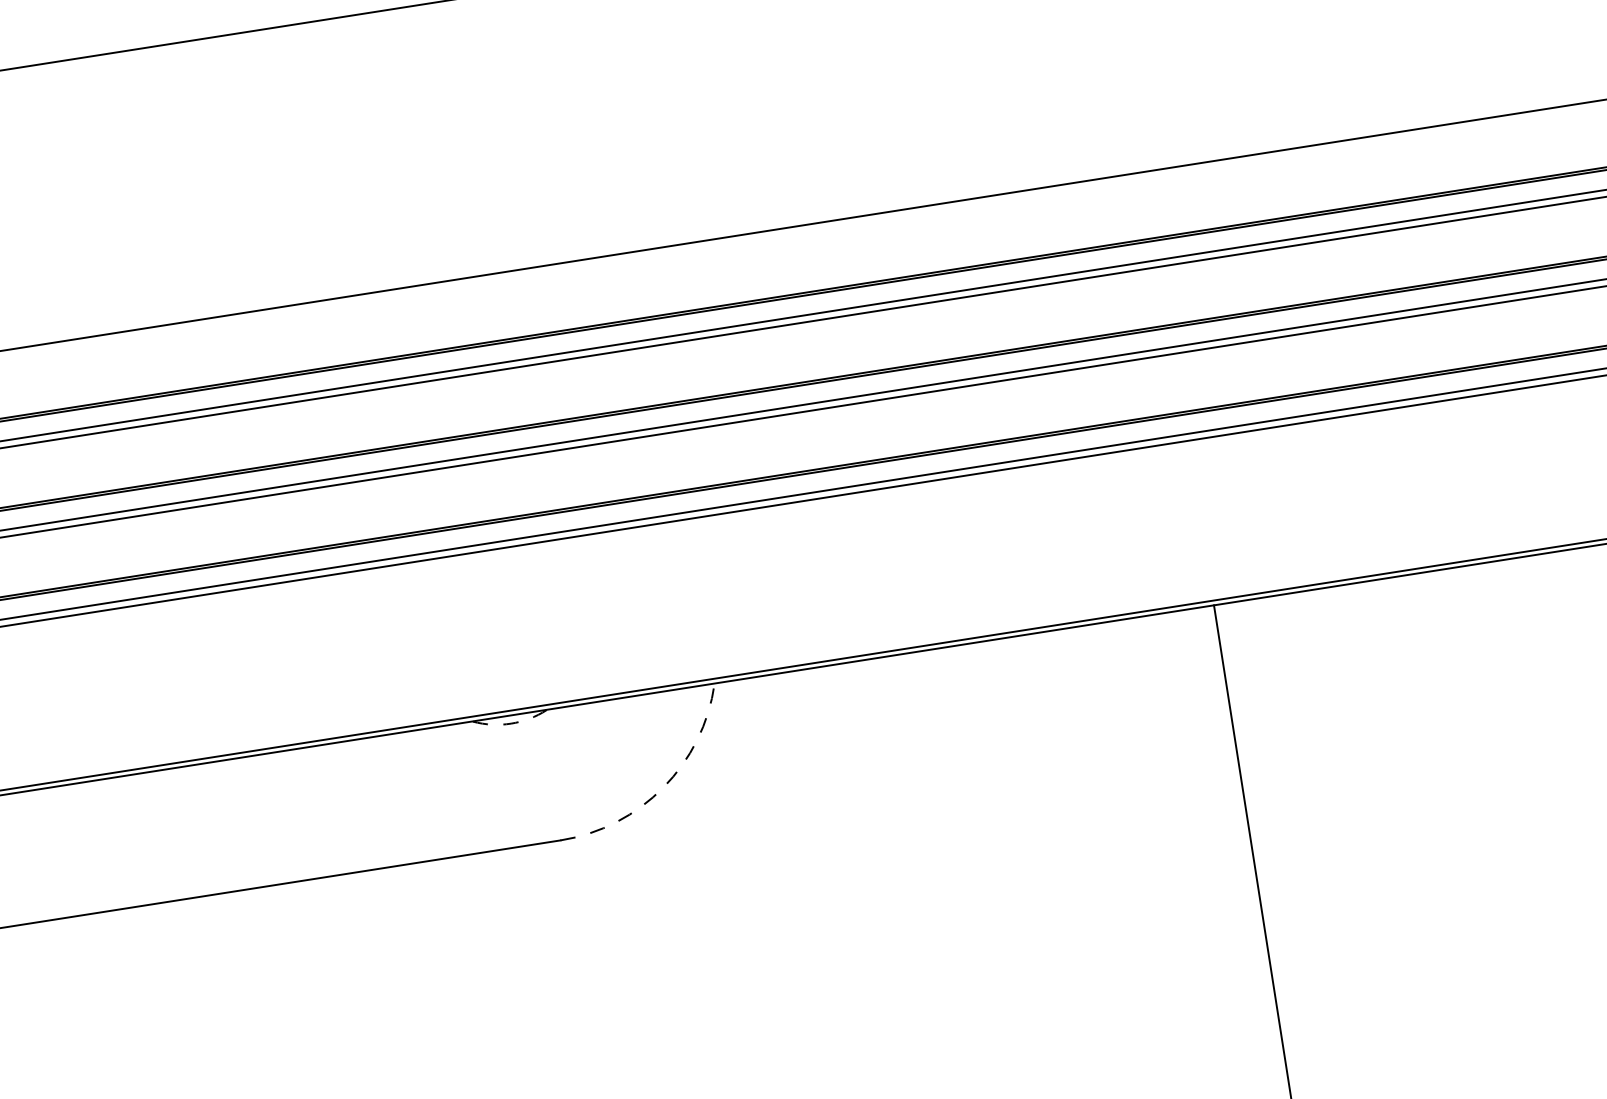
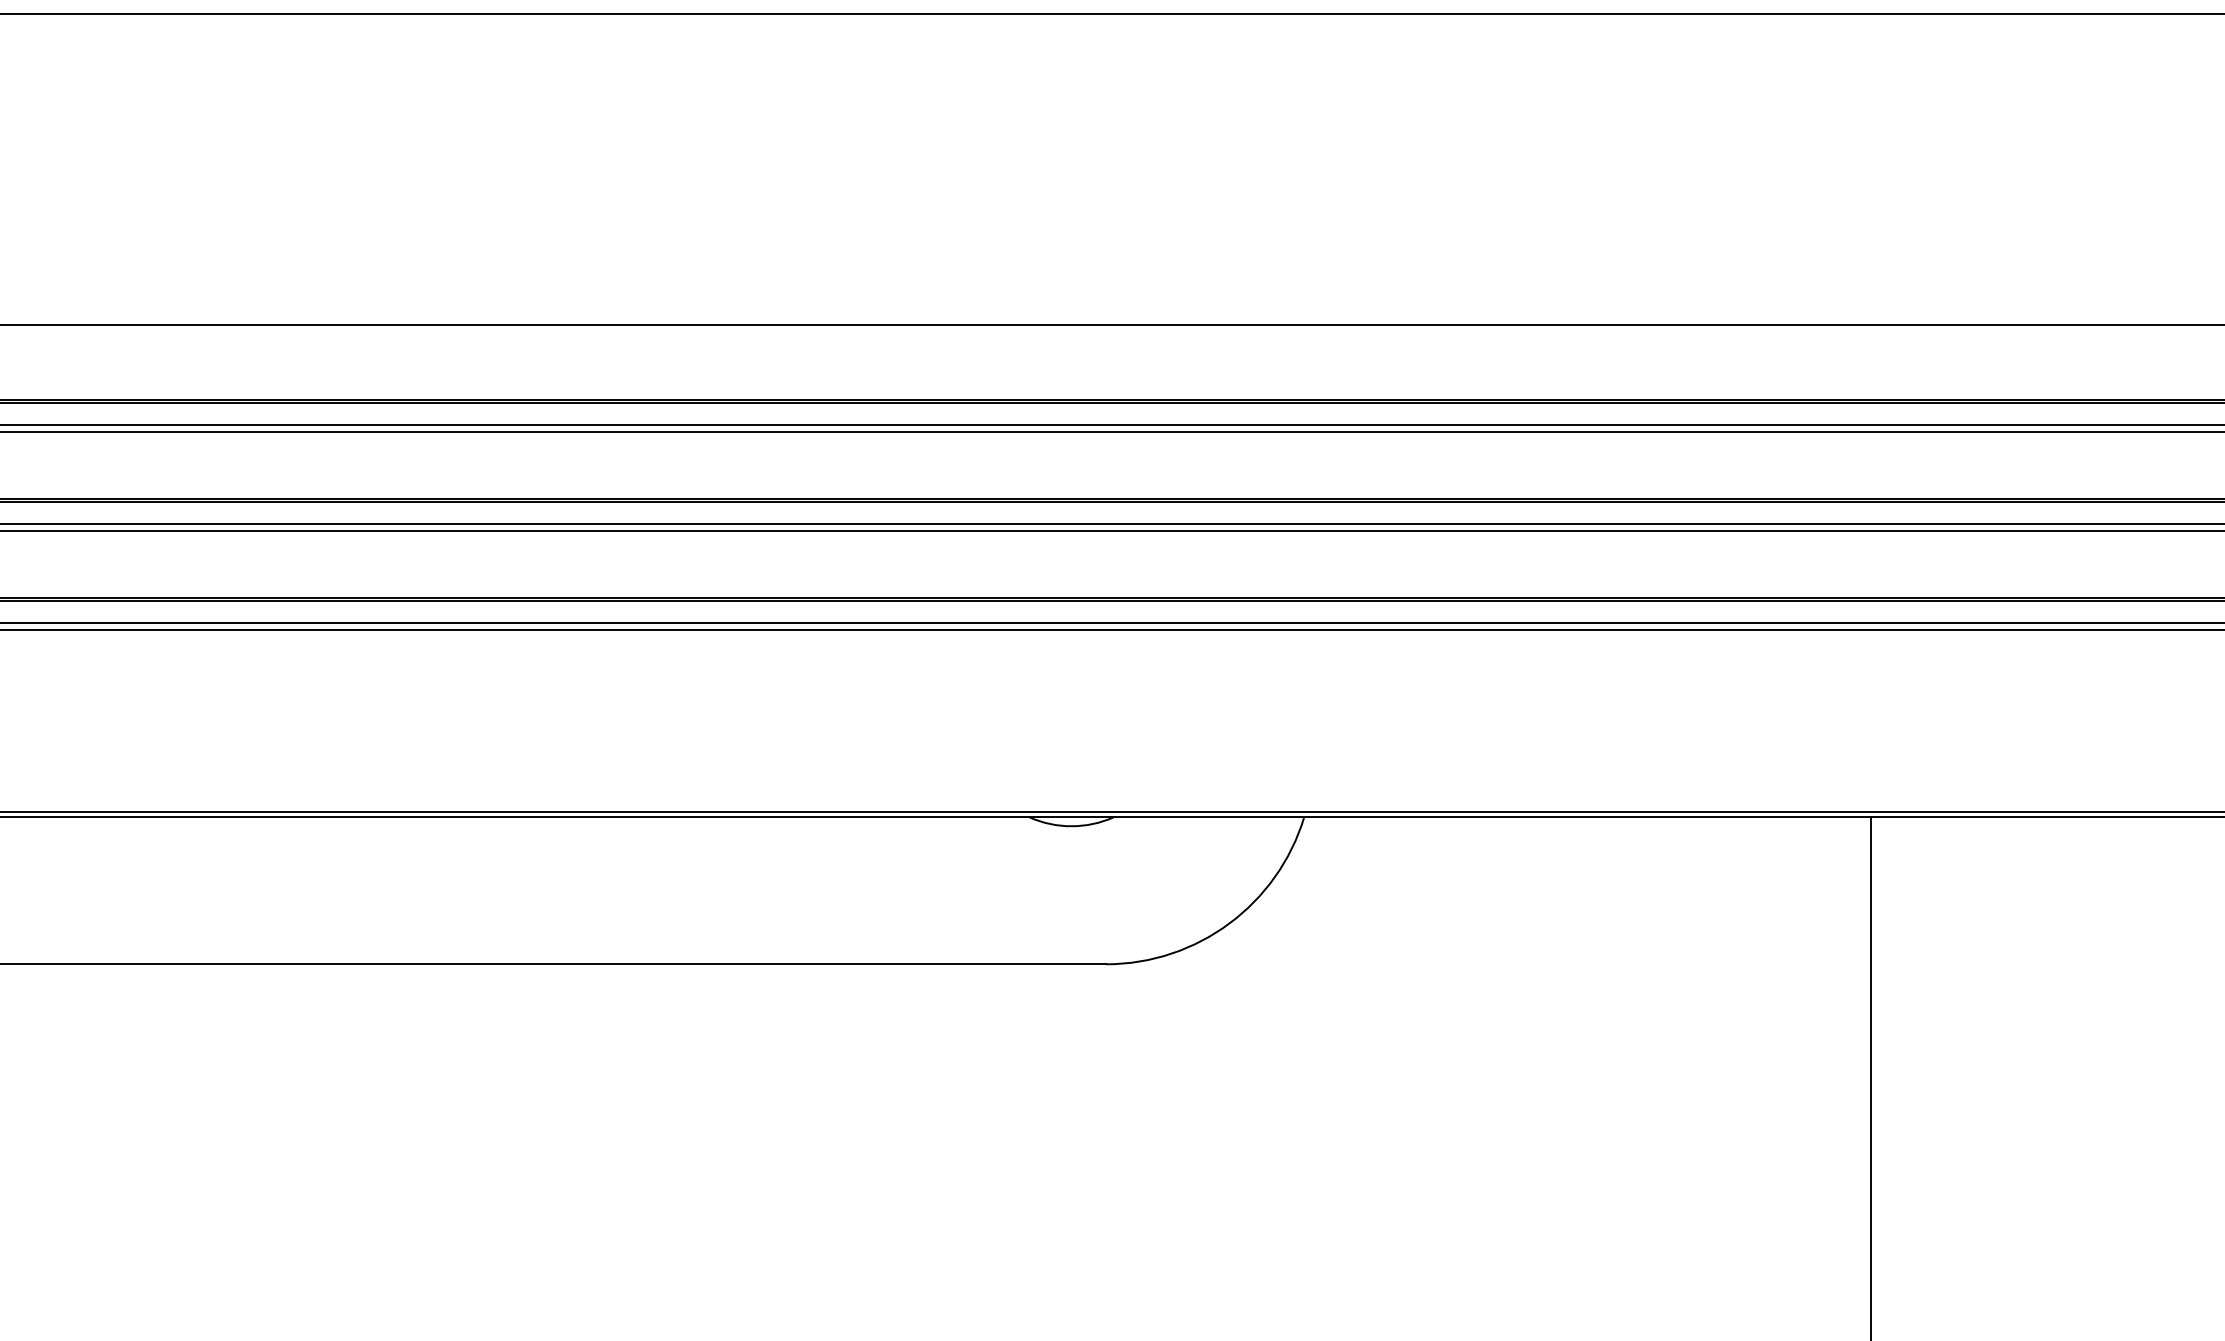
arc: (511, 723) -> (1071, 826), dashed -> solid
arc: (663, 787) -> (1229, 923), dashed -> solid

